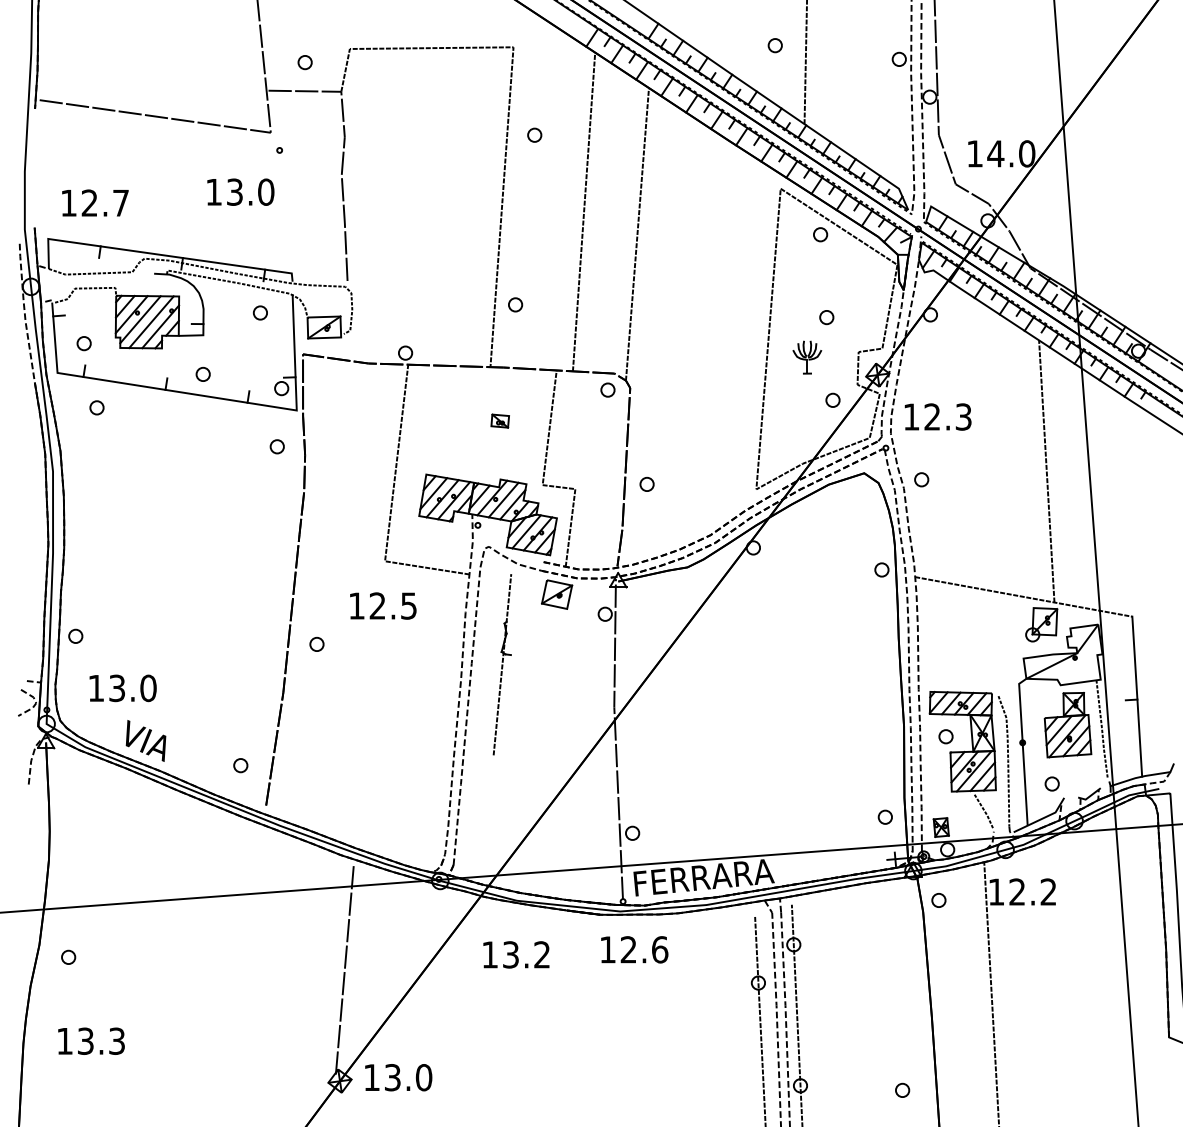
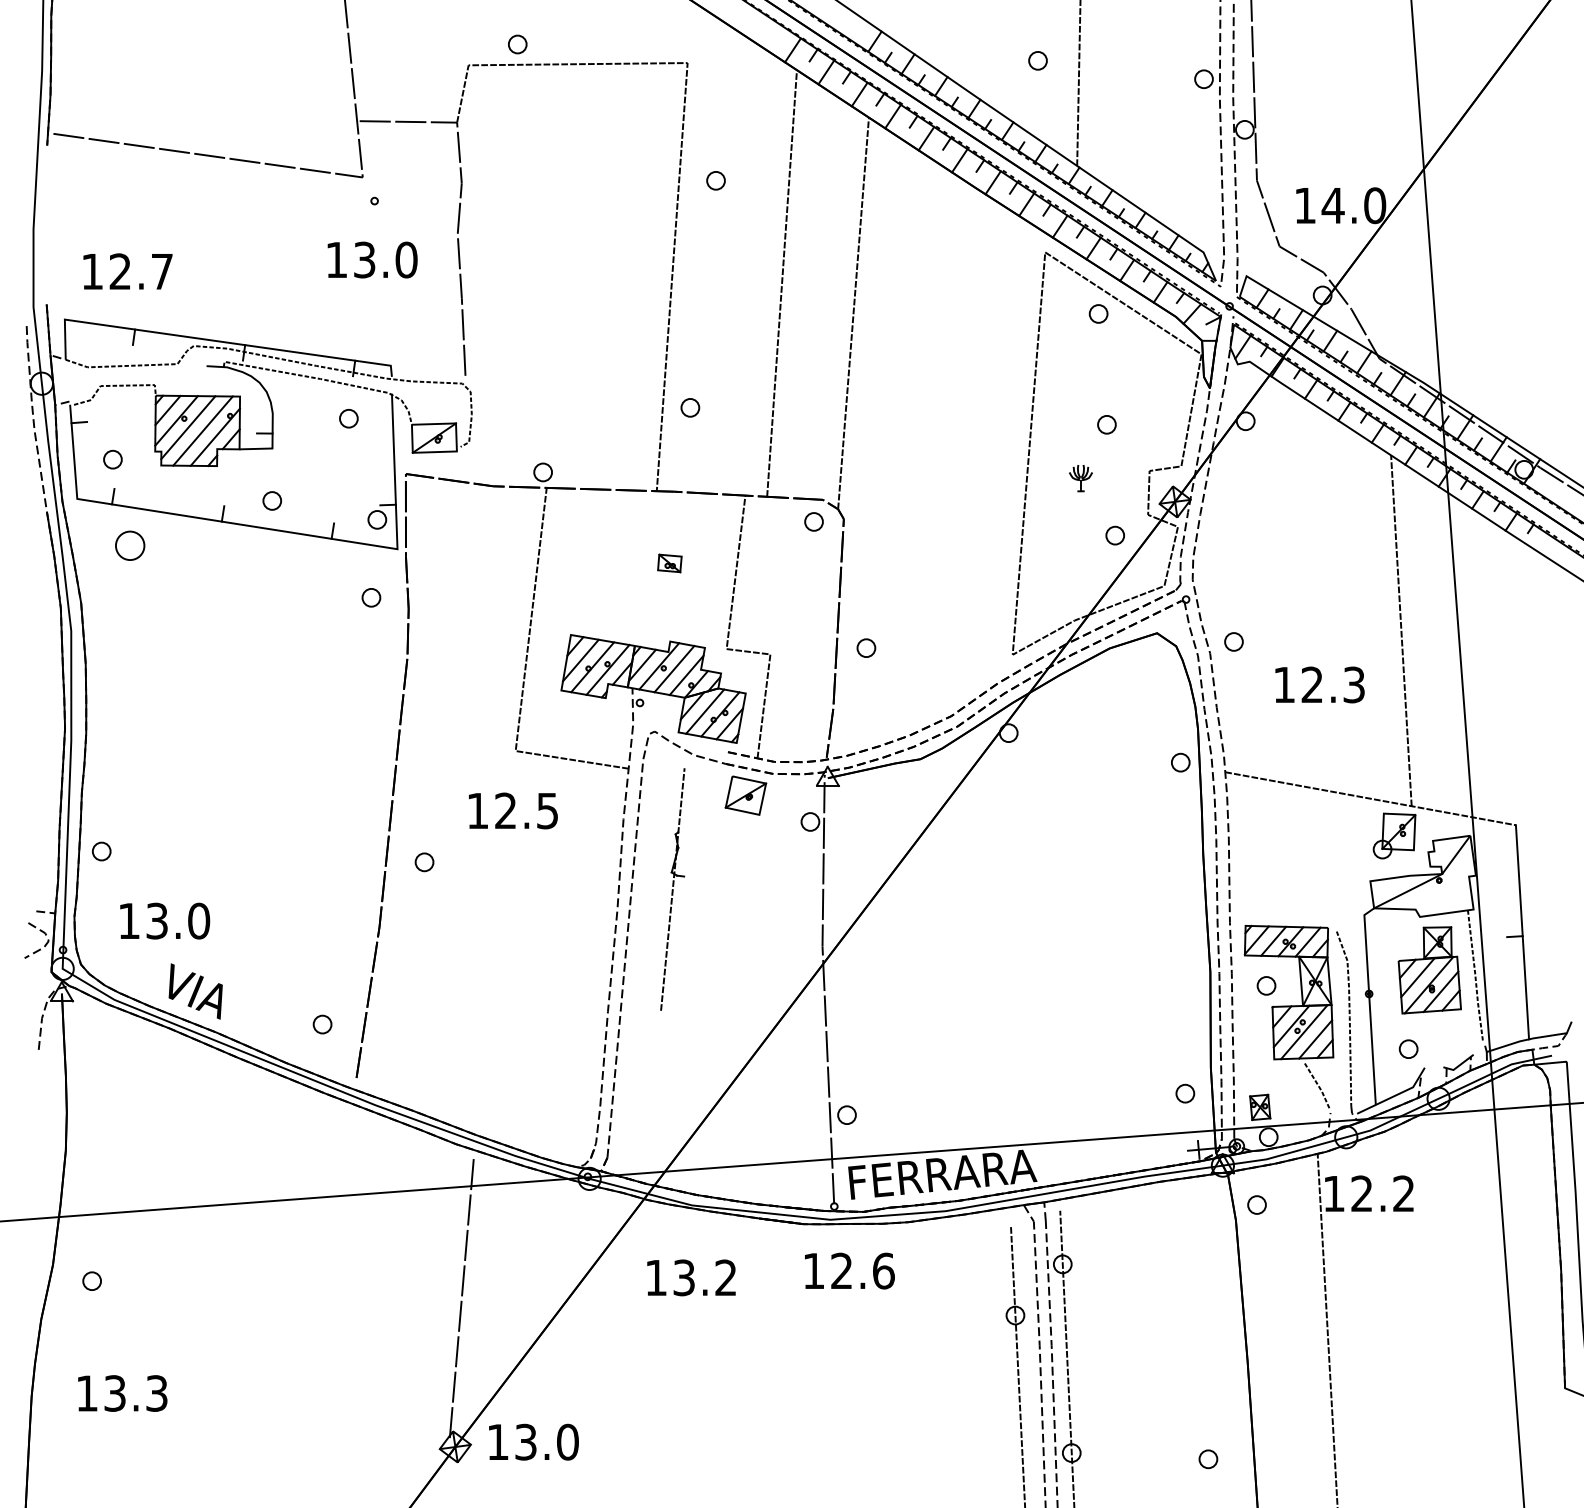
part: (304, 62) -> (517, 44), moved
text: (240, 191) -> (372, 259), moved
part: (807, 357) -> (1080, 478), size x0.6
part: (96, 407) -> (129, 545), size x1.6
text: (937, 416) -> (1319, 684), moved

